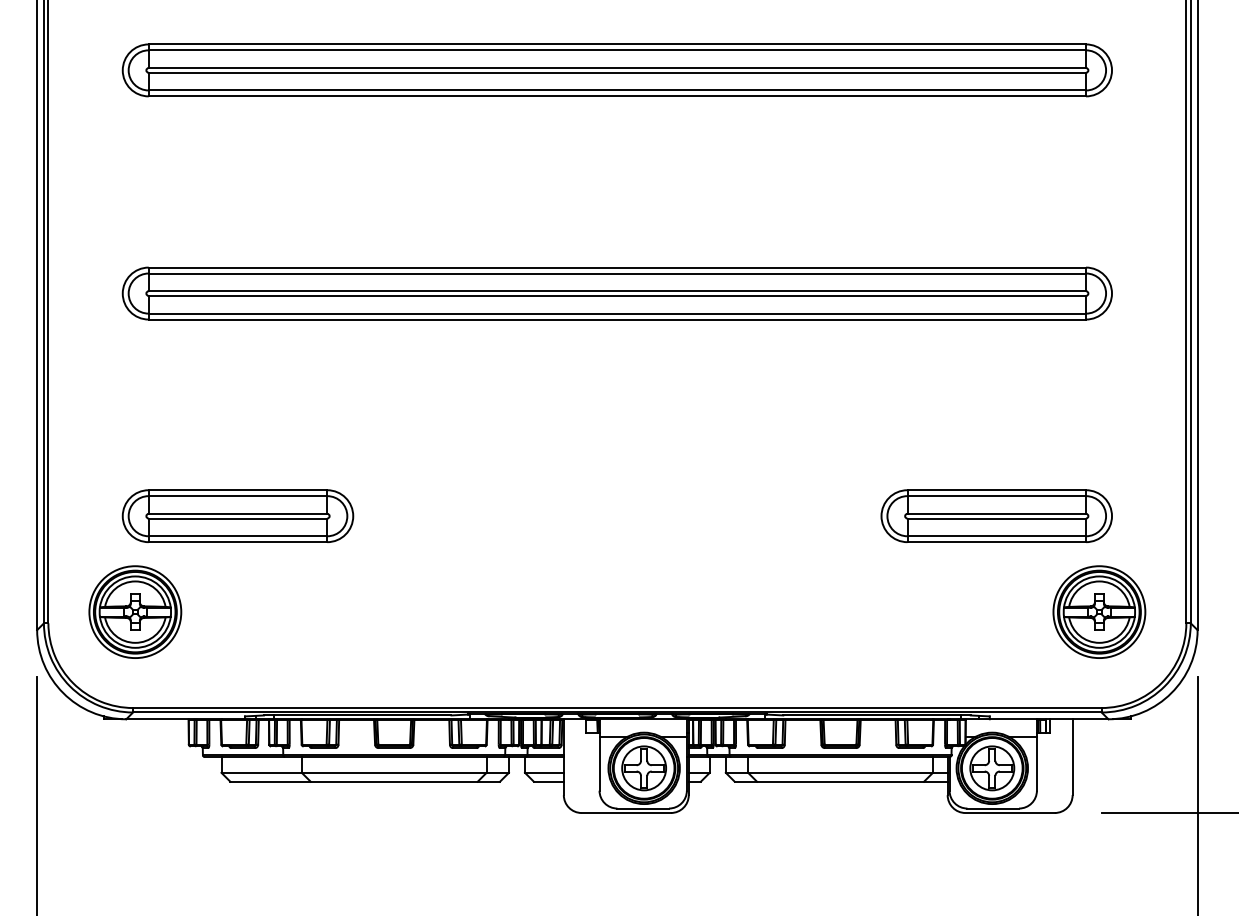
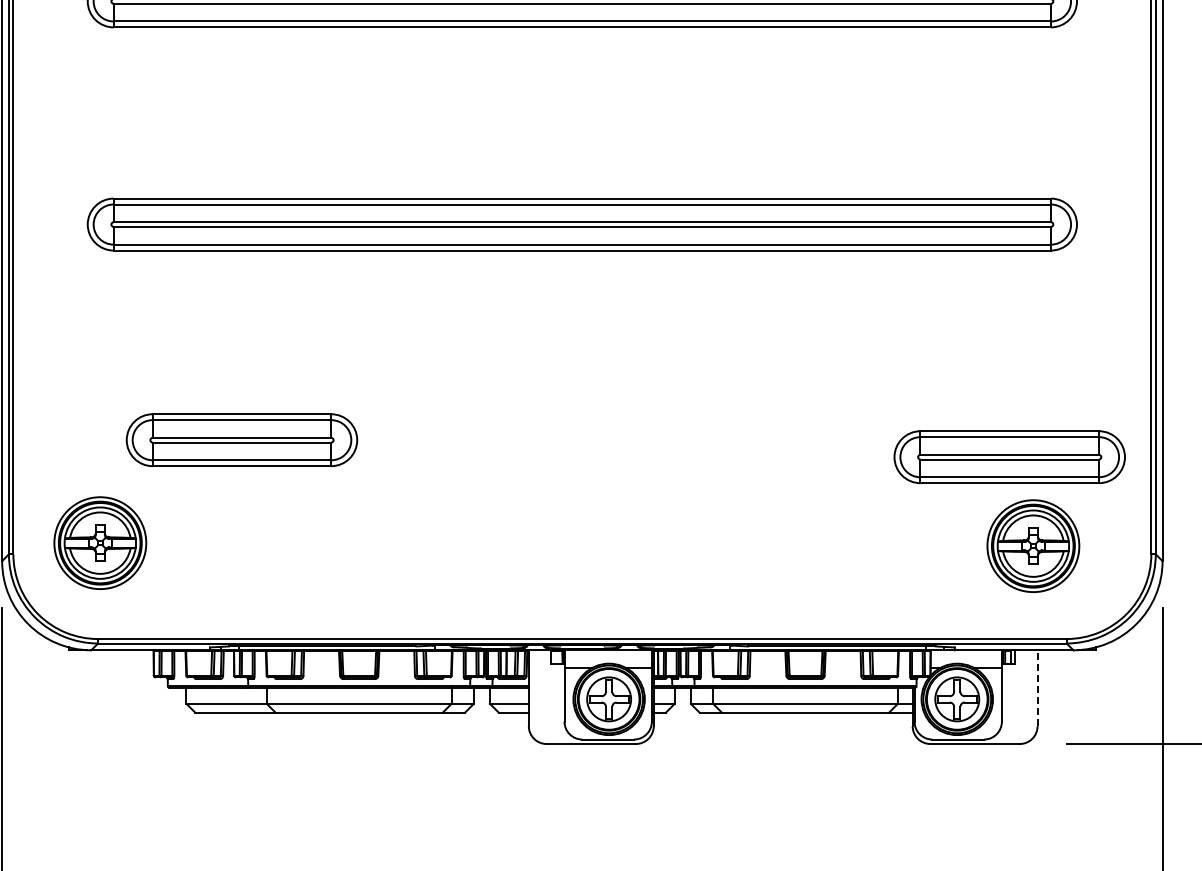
part: (237, 515) -> (241, 439), moved
part: (996, 515) -> (1009, 456), moved
part: (1099, 611) -> (1033, 545), moved
line: (1072, 757) -> (1037, 688), solid -> dashed

